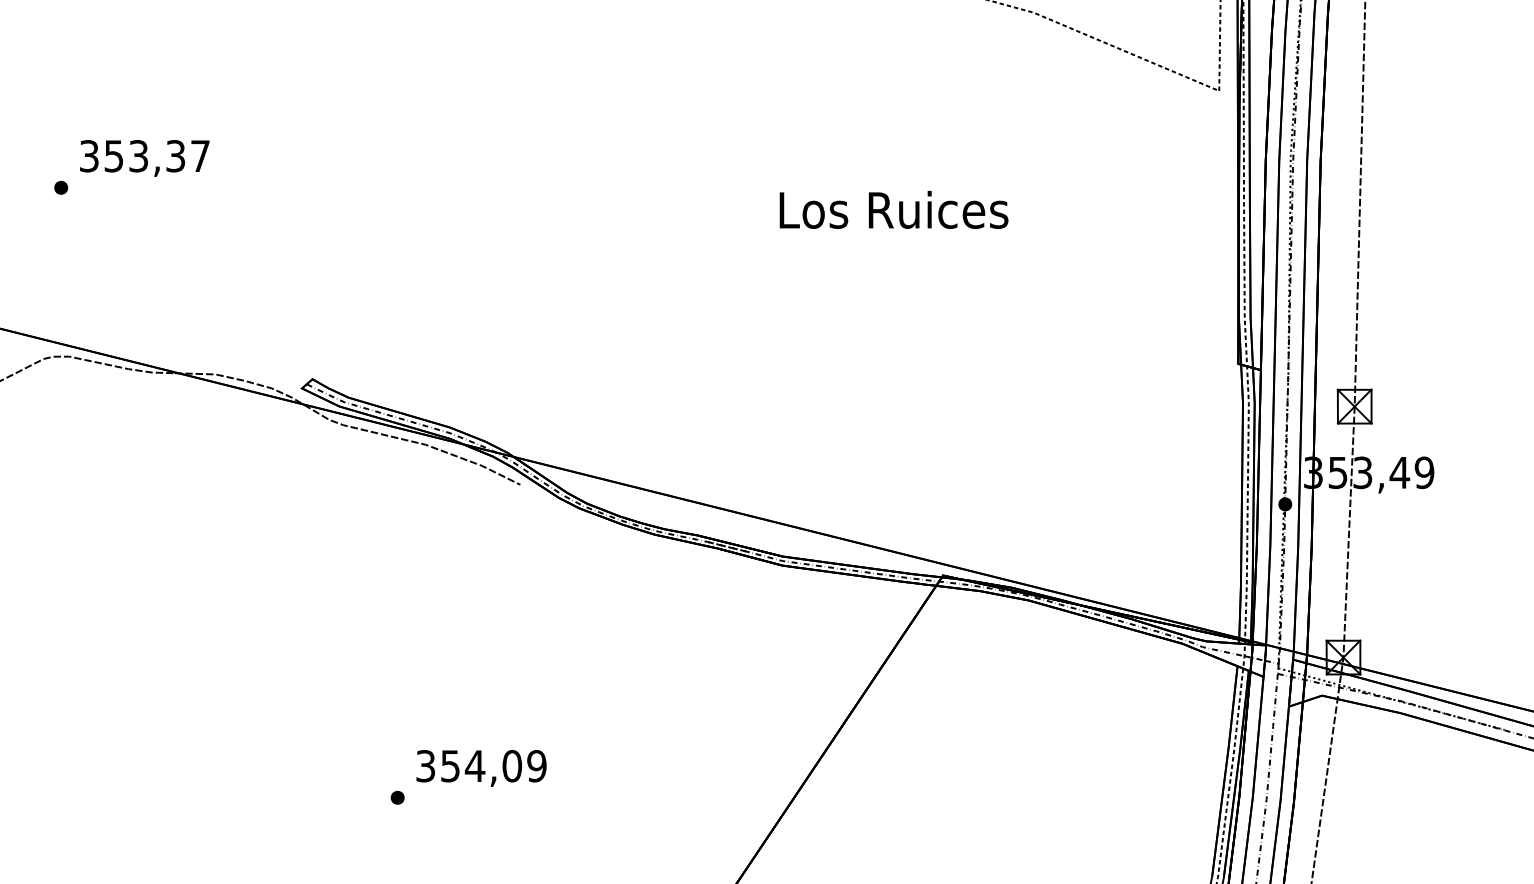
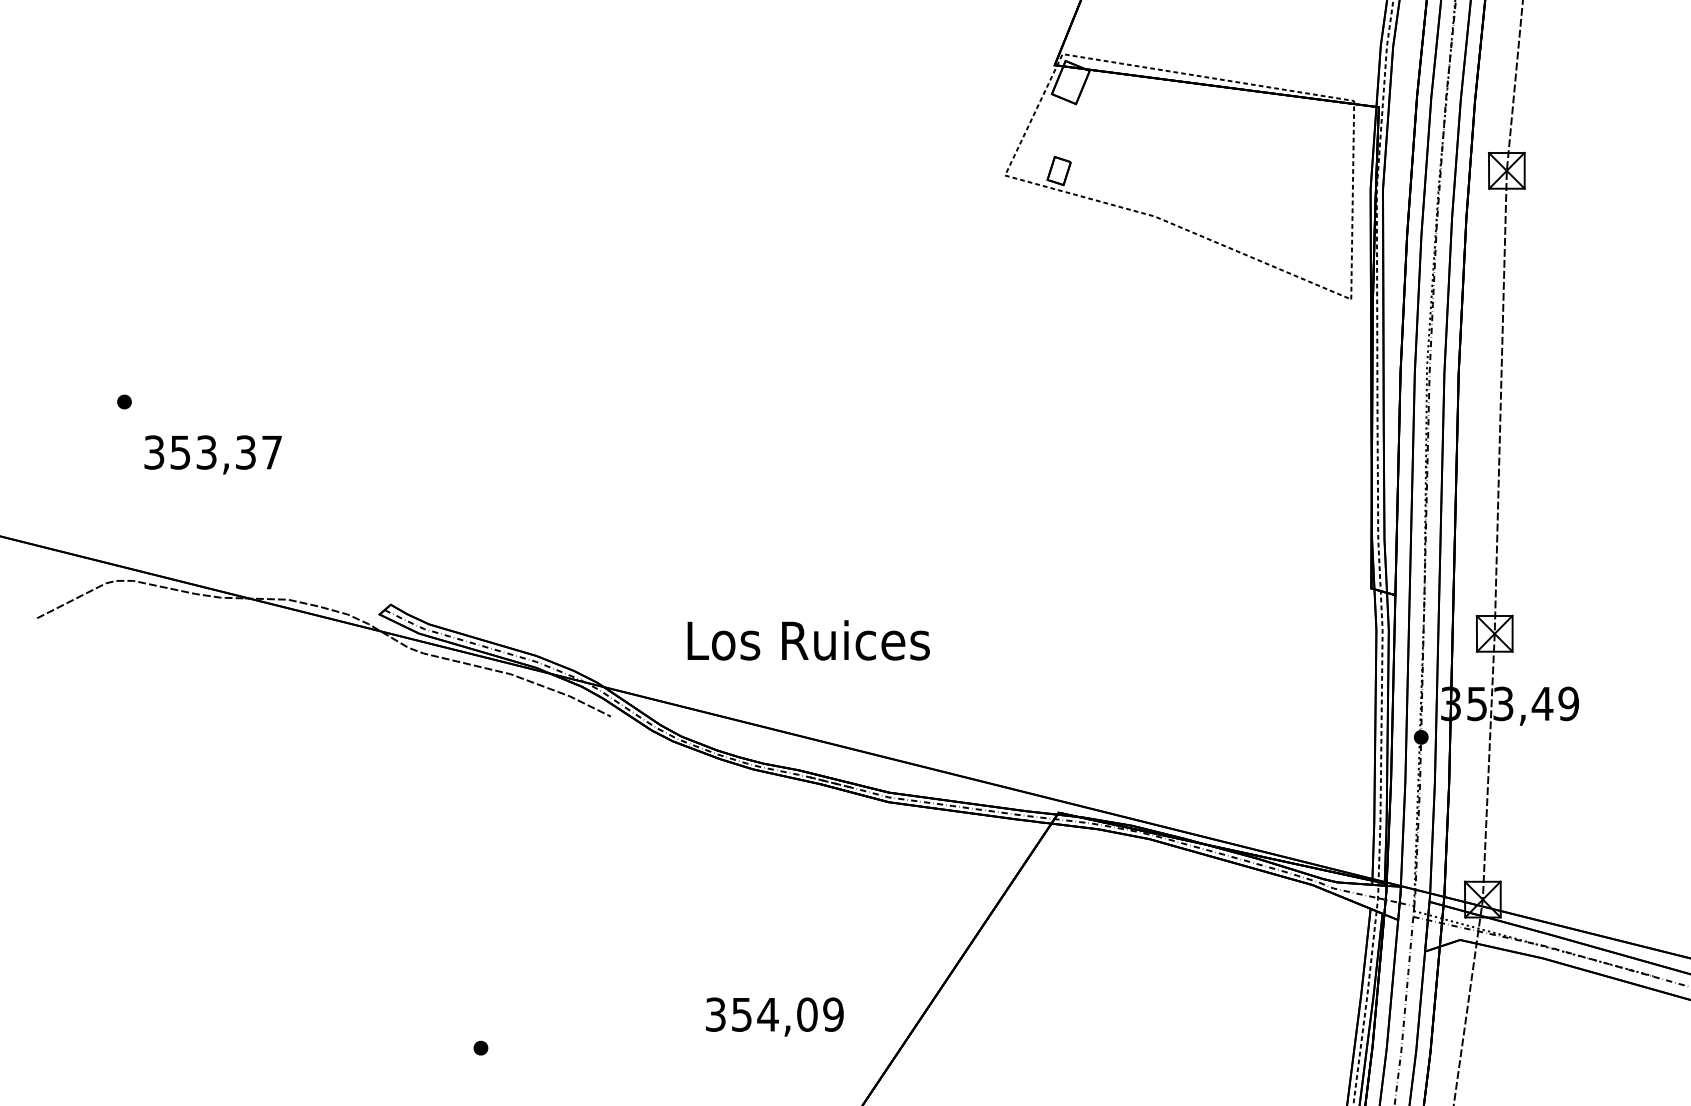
text: (144, 158) -> (212, 454), moved
text: (893, 210) -> (808, 640), moved
text: (481, 767) -> (774, 1016), moved

